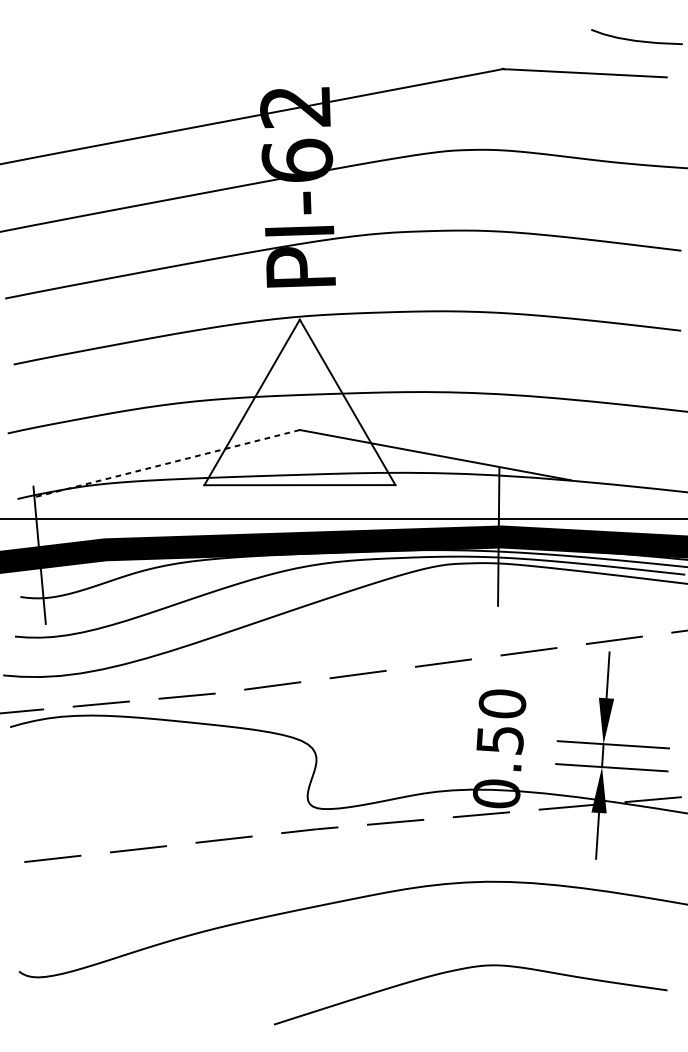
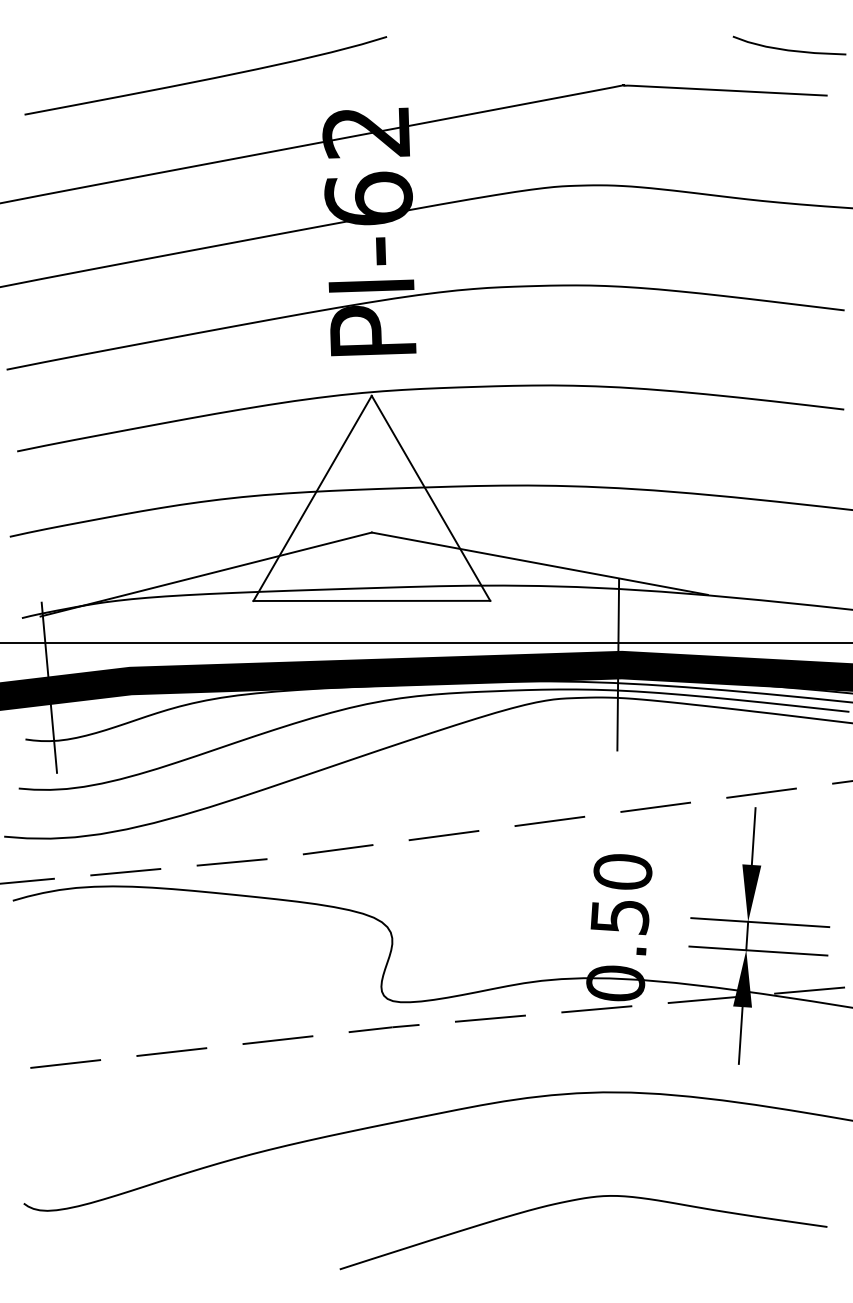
curve: (166, 63) -> (206, 78), added
line: (166, 463) -> (206, 574), dashed -> solid

